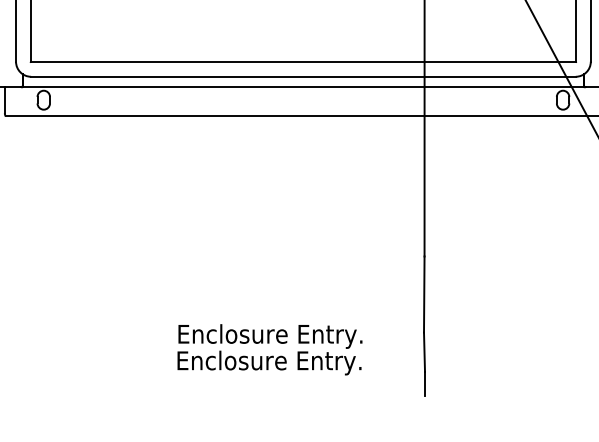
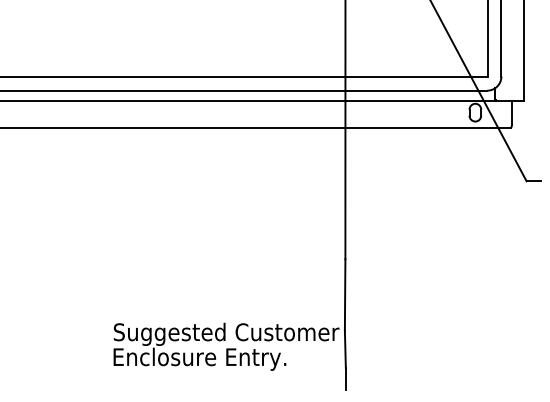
text: (297, 336) -> (226, 334), Enclosure Entry. -> Suggested Customer

